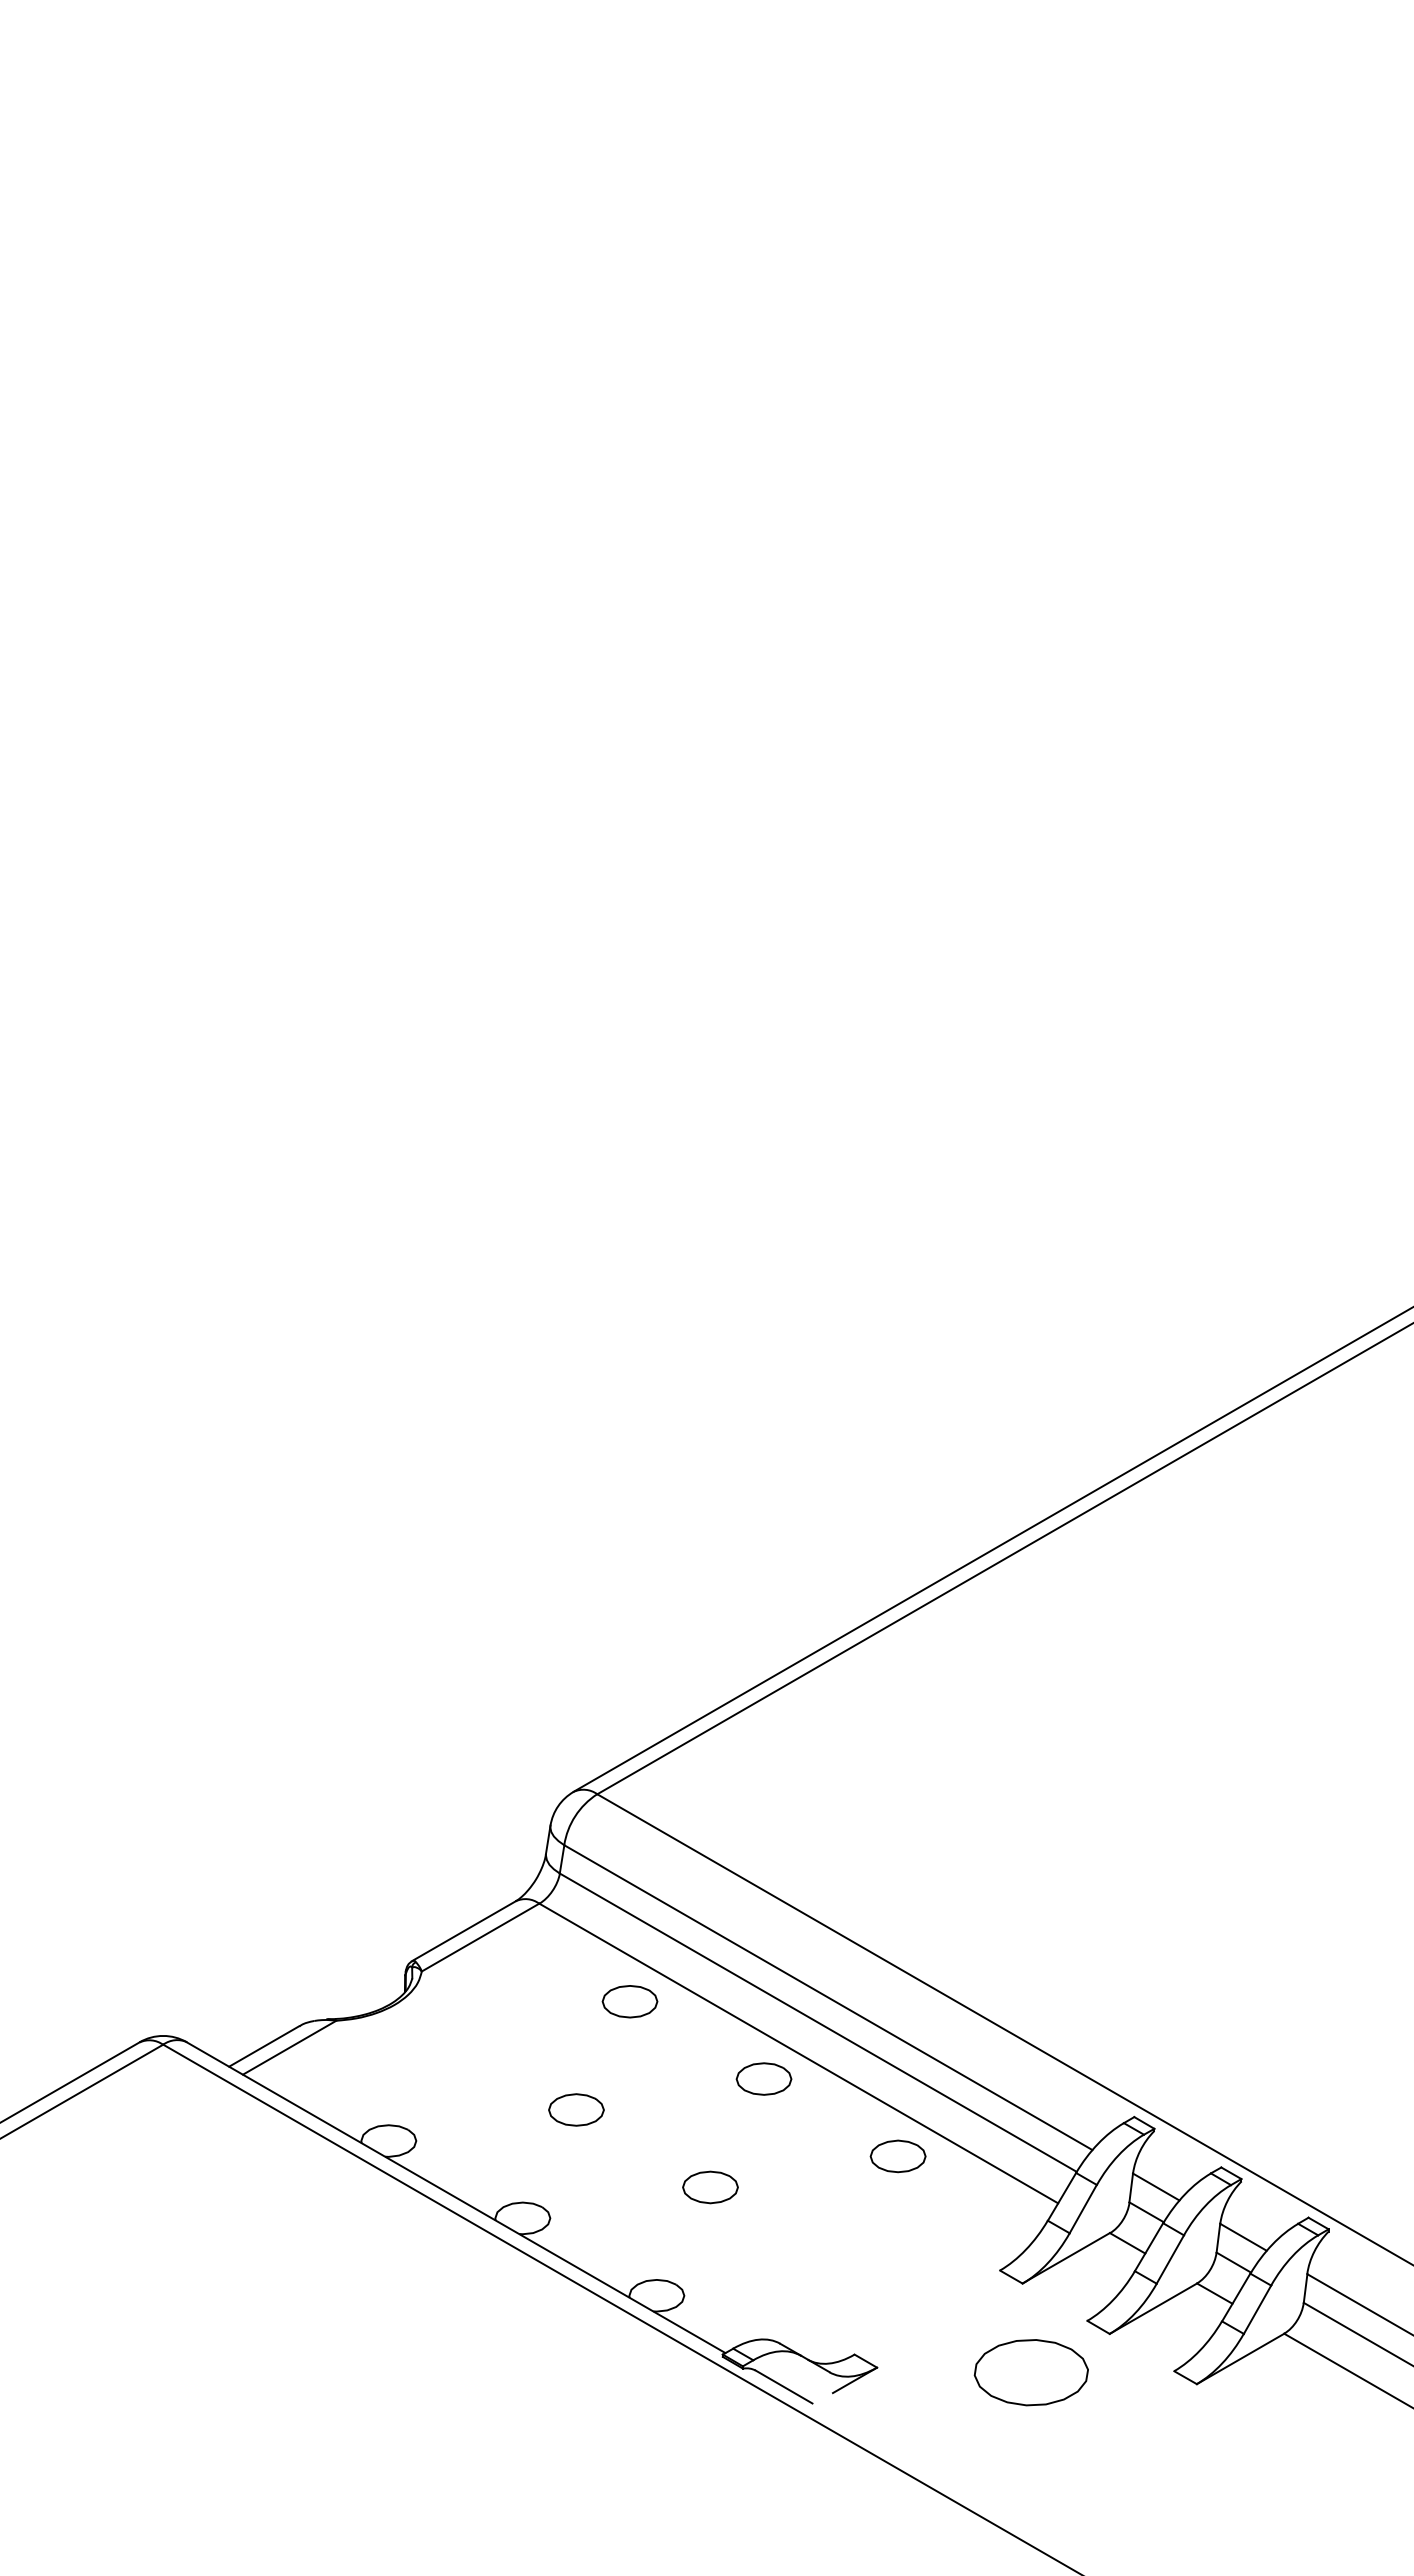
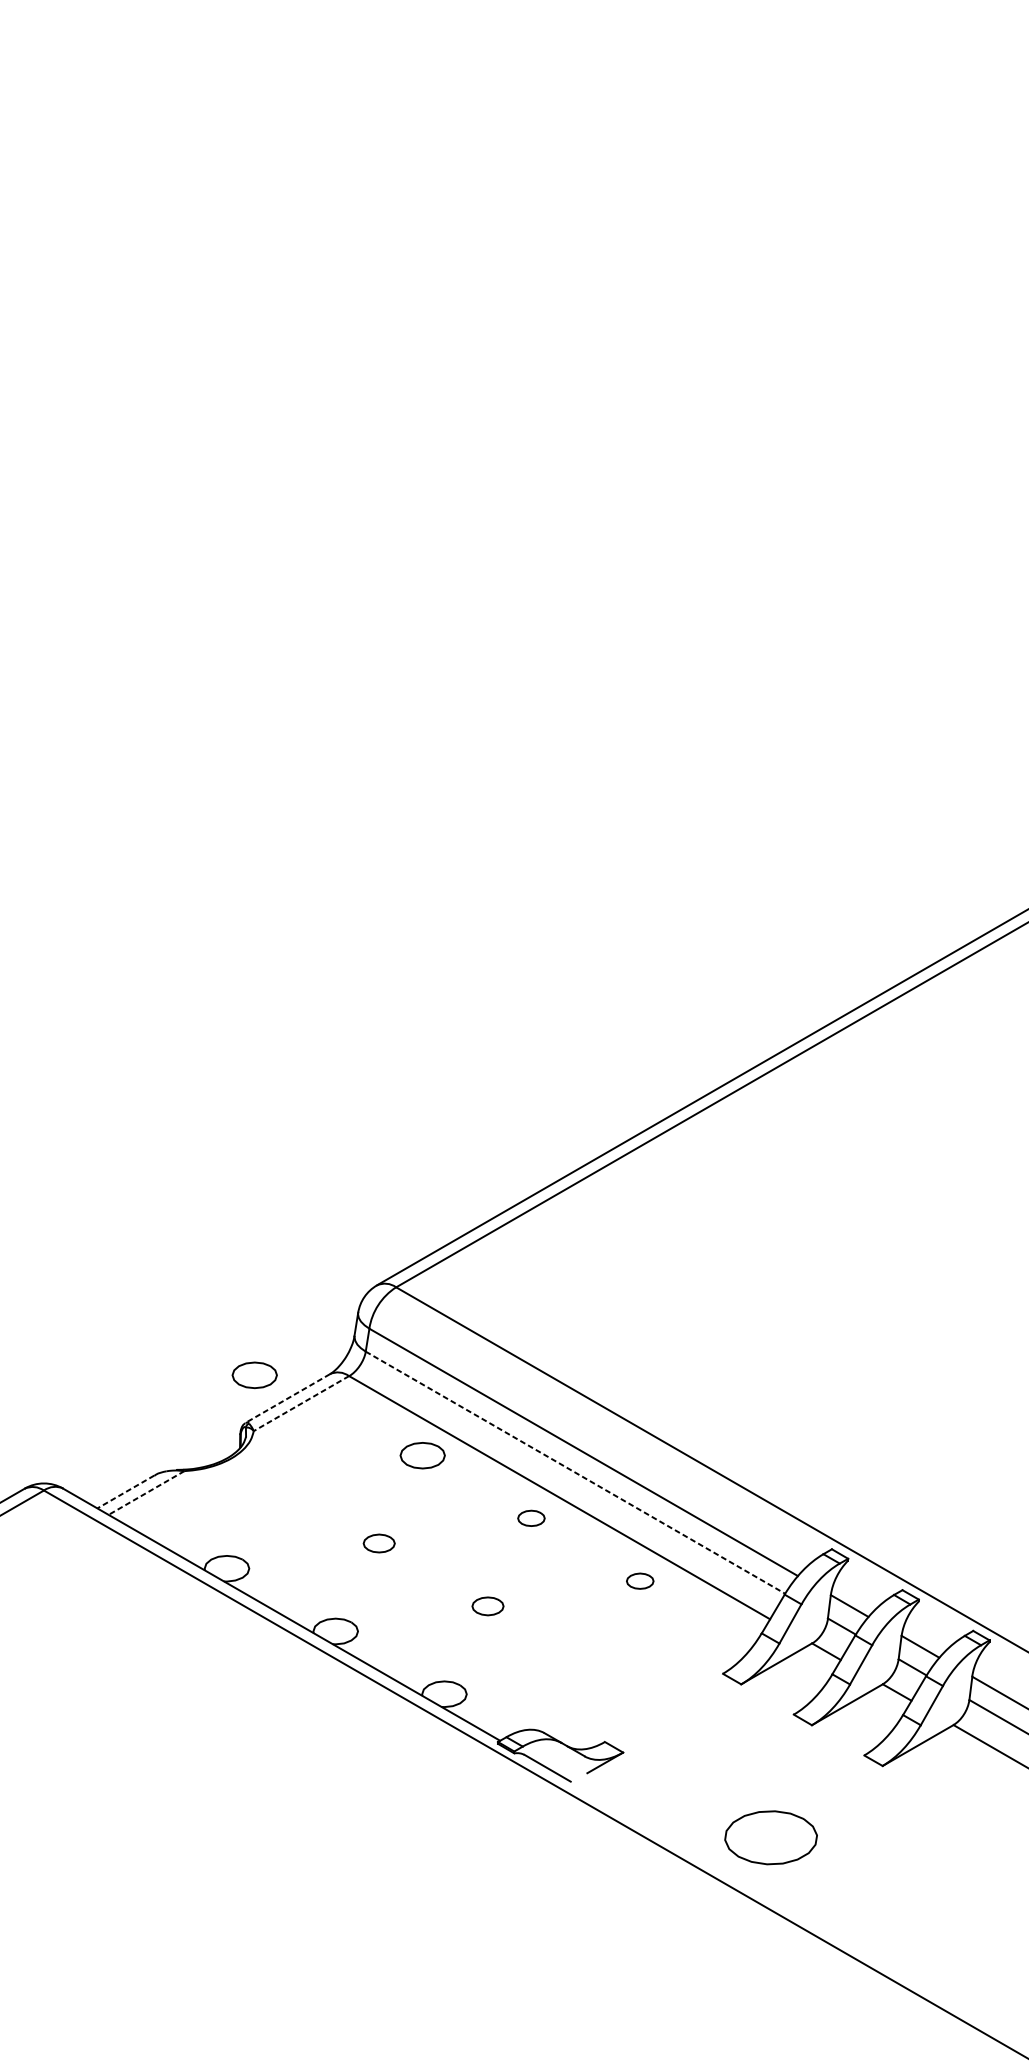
part: (422, 1902) -> (254, 1375), added
line: (463, 1931) -> (287, 1398), solid -> dashed
line: (480, 1937) -> (301, 1403), solid -> dashed
line: (818, 2022) -> (575, 1472), solid -> dashed
line: (263, 2046) -> (125, 1492), solid -> dashed
line: (289, 2047) -> (146, 1492), solid -> dashed
part: (763, 2078) -> (531, 1517), size x0.6
part: (576, 2109) -> (379, 1543), size x0.7
part: (897, 2156) -> (639, 1581), size x0.6
part: (710, 2187) -> (488, 1606), size x0.7
part: (1030, 2372) -> (770, 1837), moved

